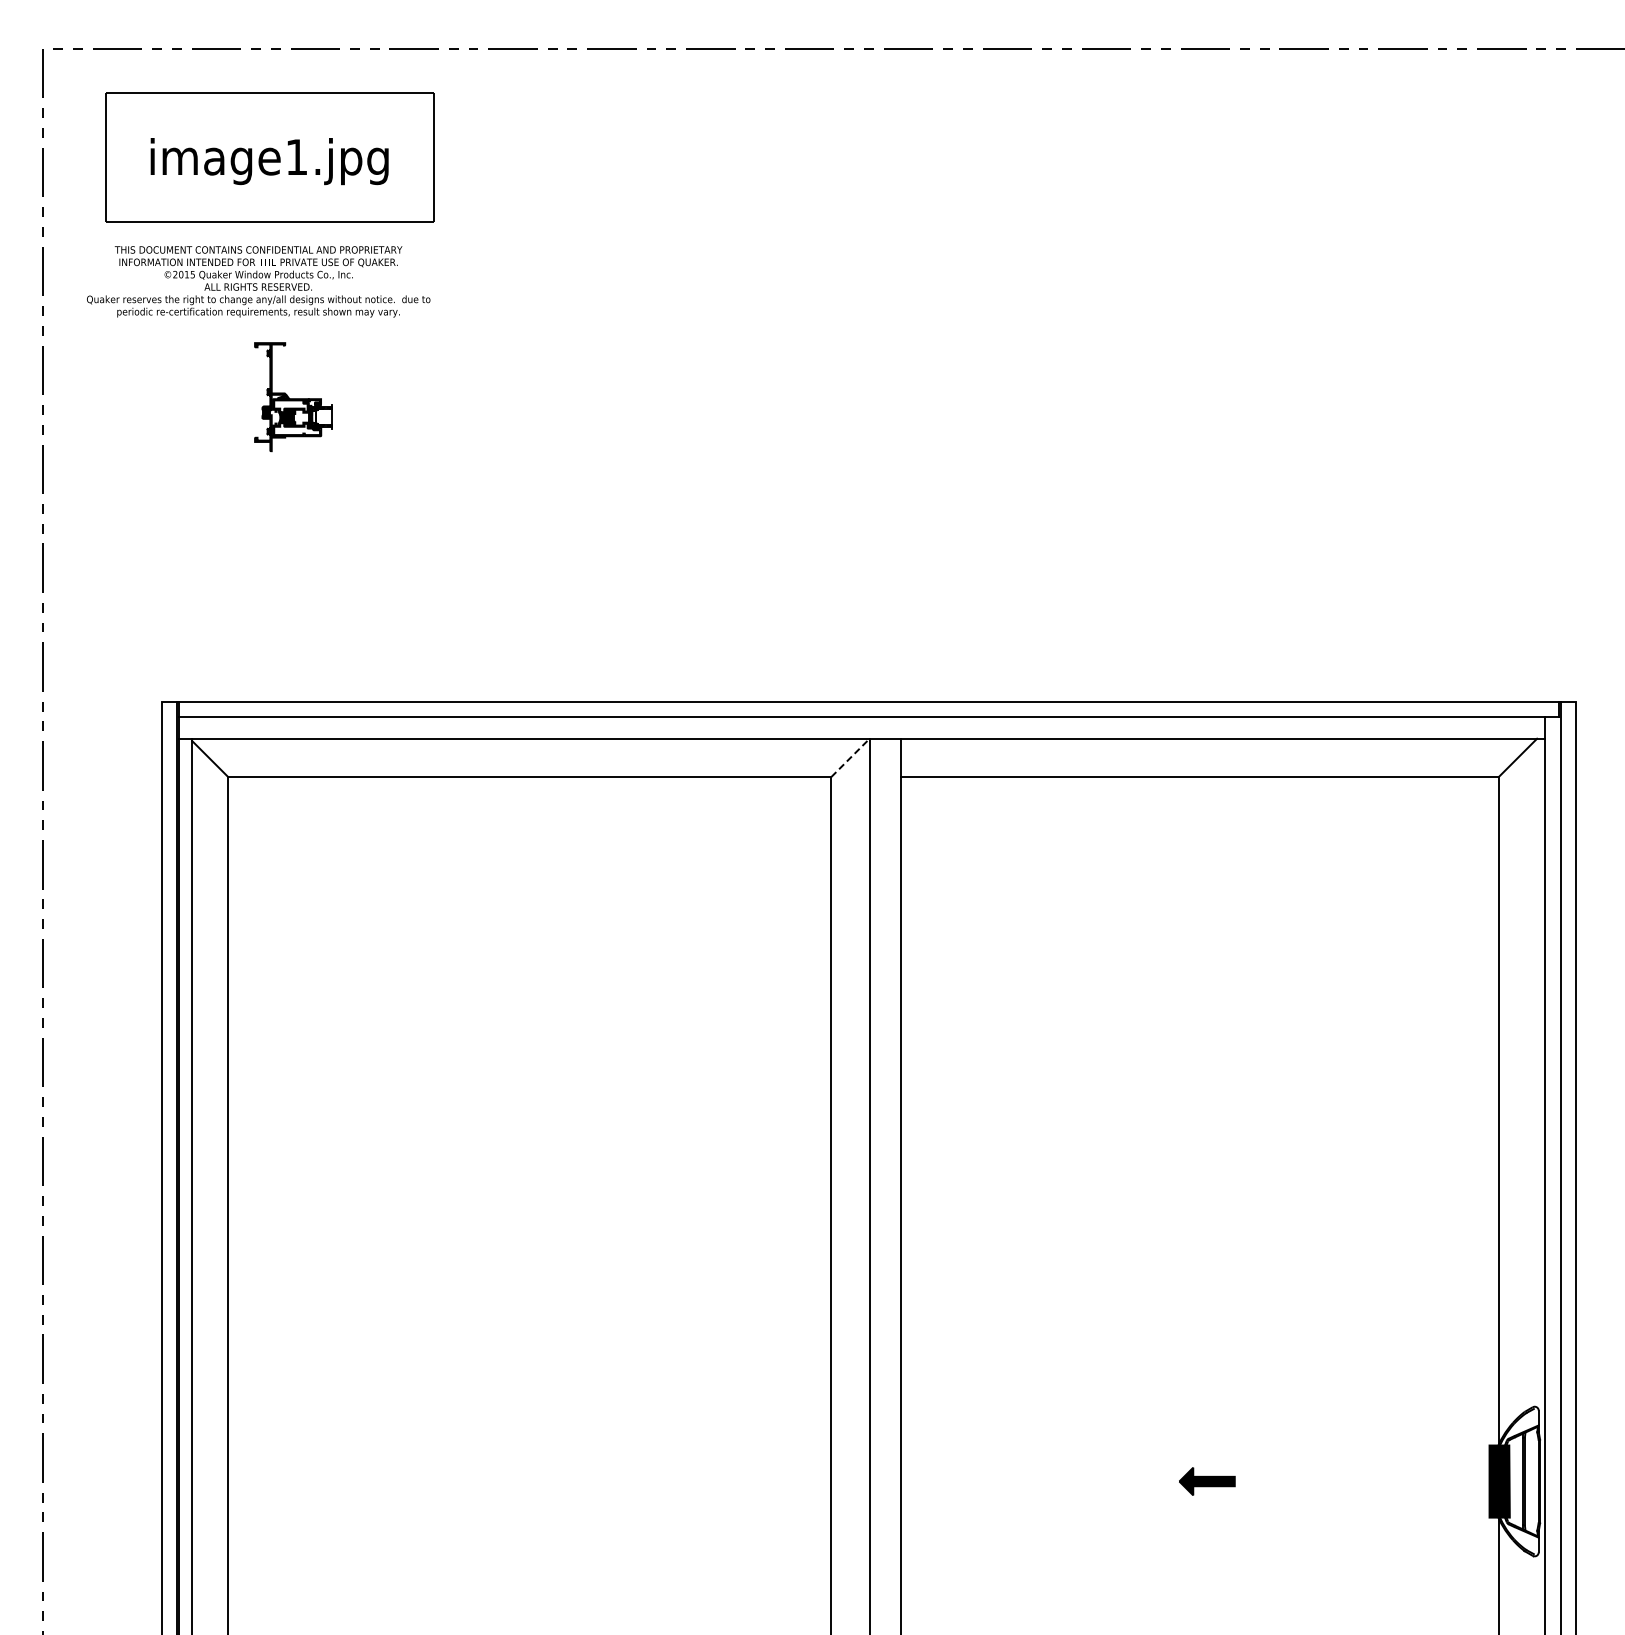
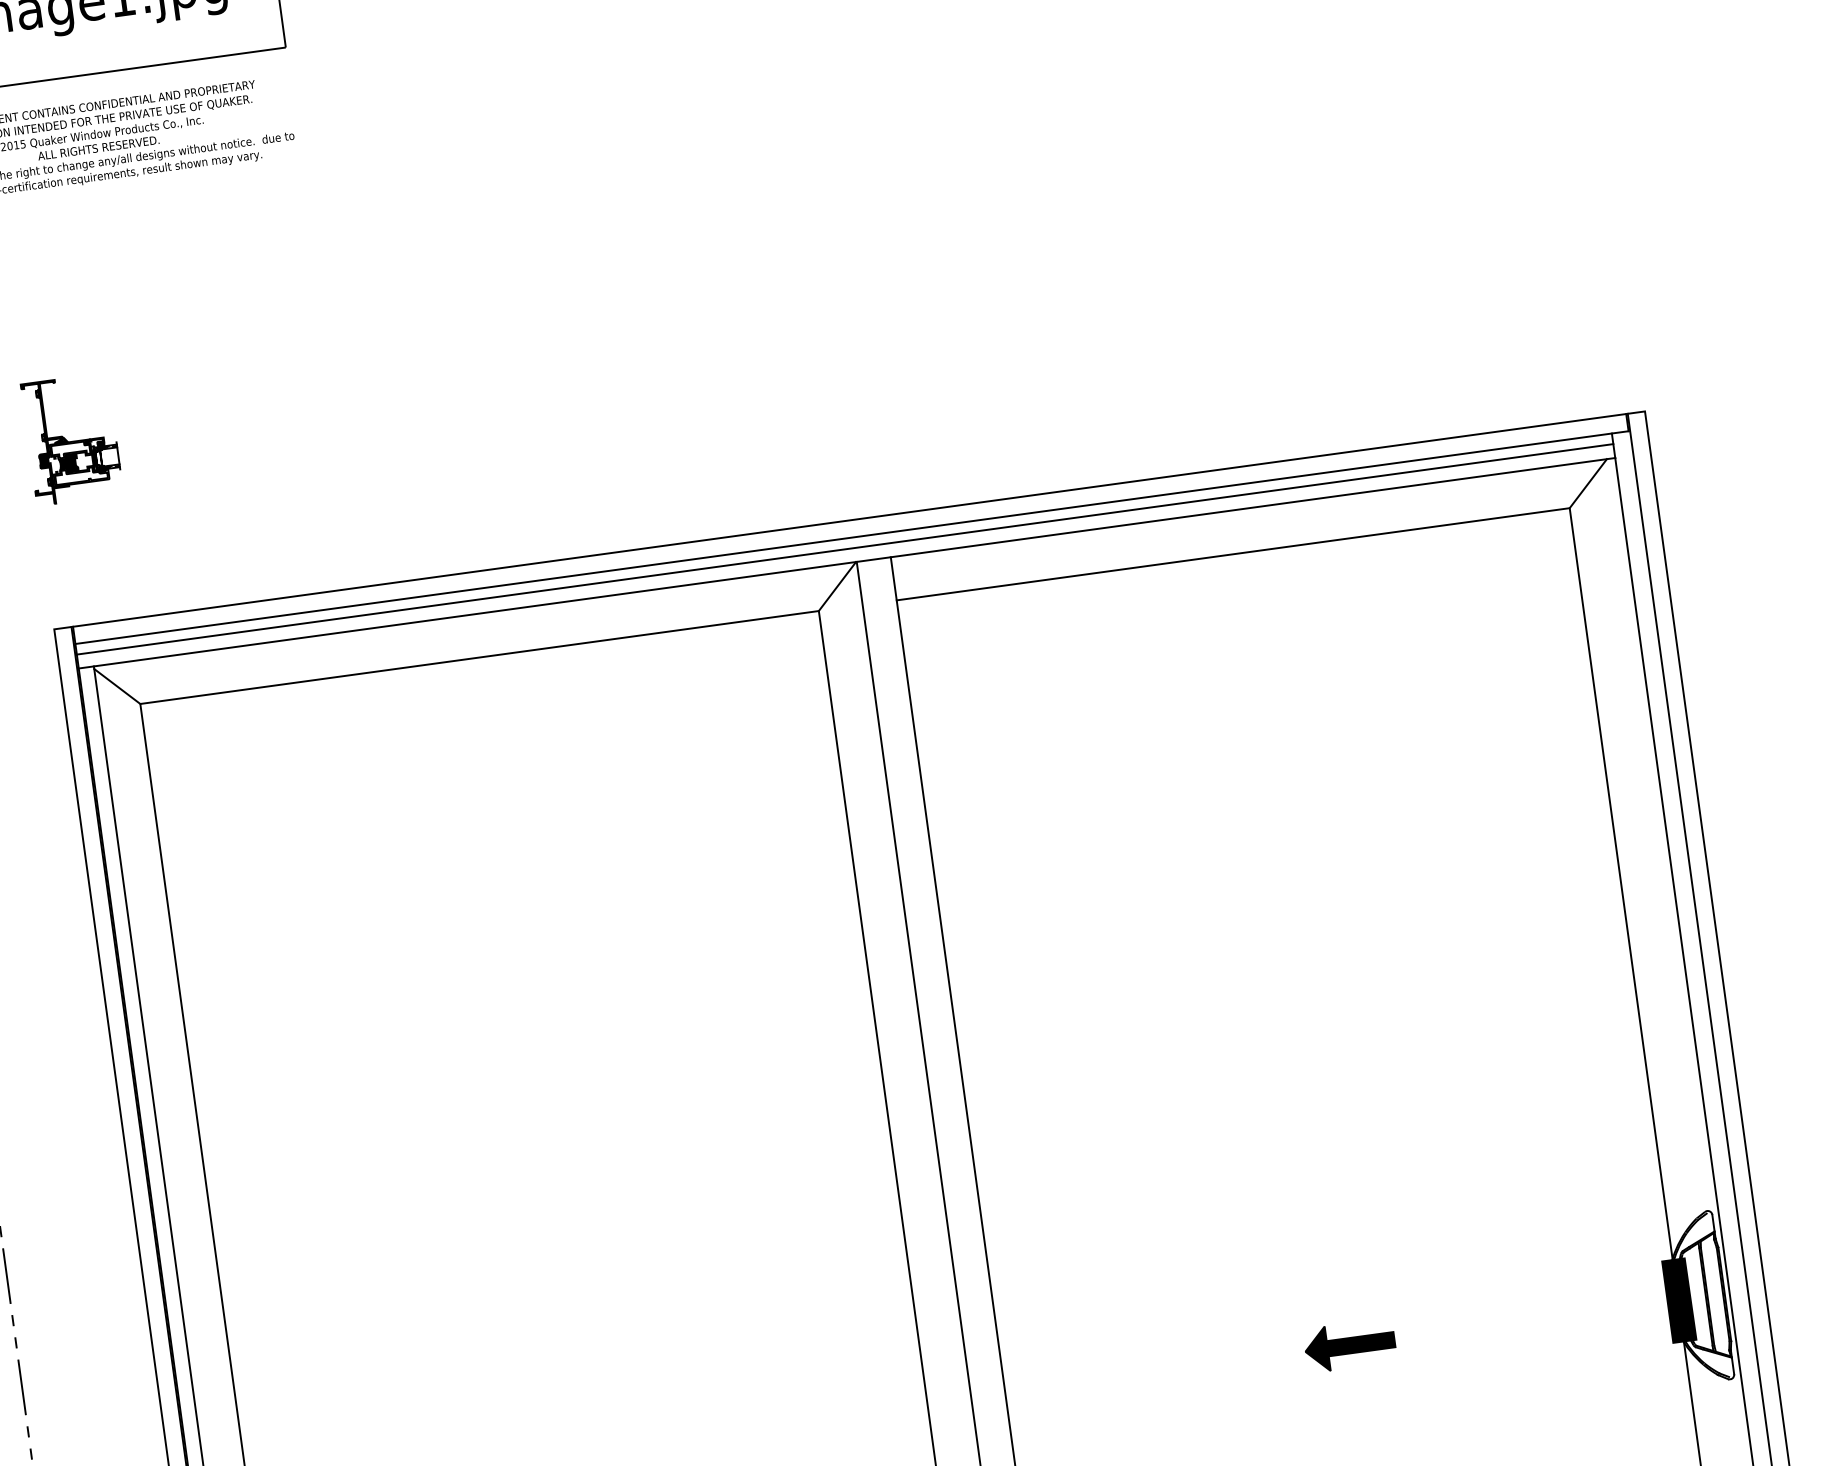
part: (293, 397) -> (72, 439), moved
line: (861, 726) -> (844, 549), added
line: (850, 757) -> (837, 586), dashed -> solid
part: (1207, 1481) -> (1350, 1345), size x1.43

